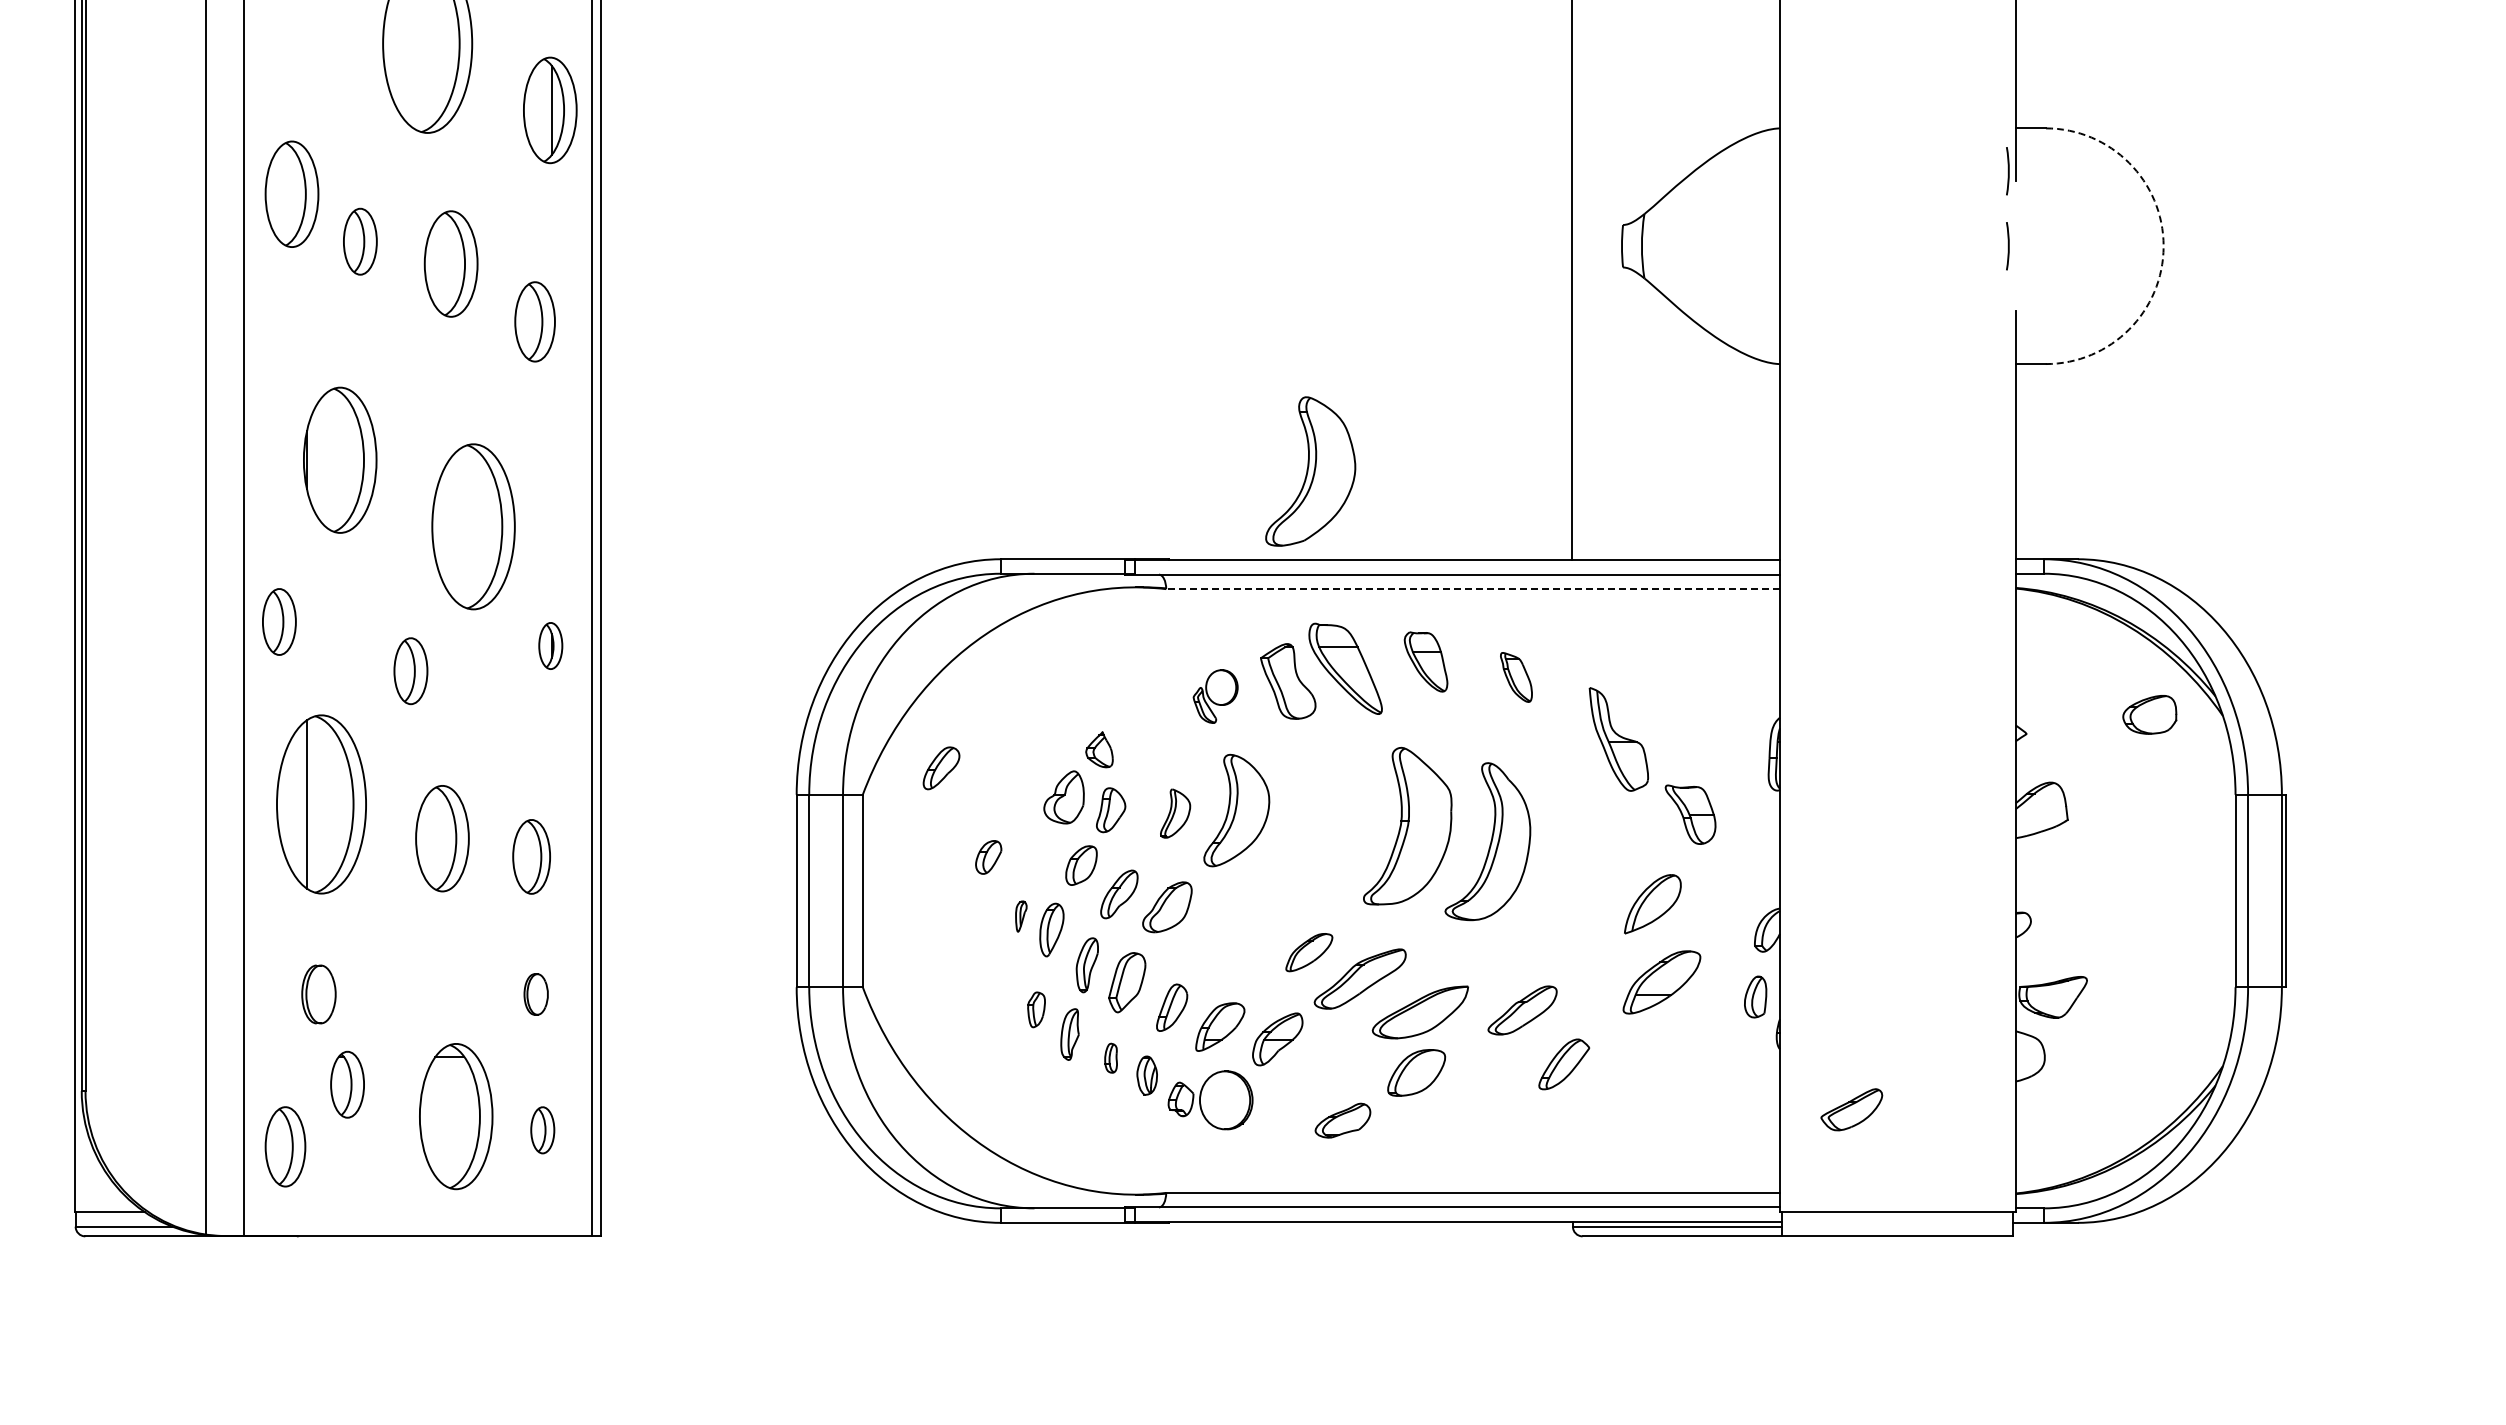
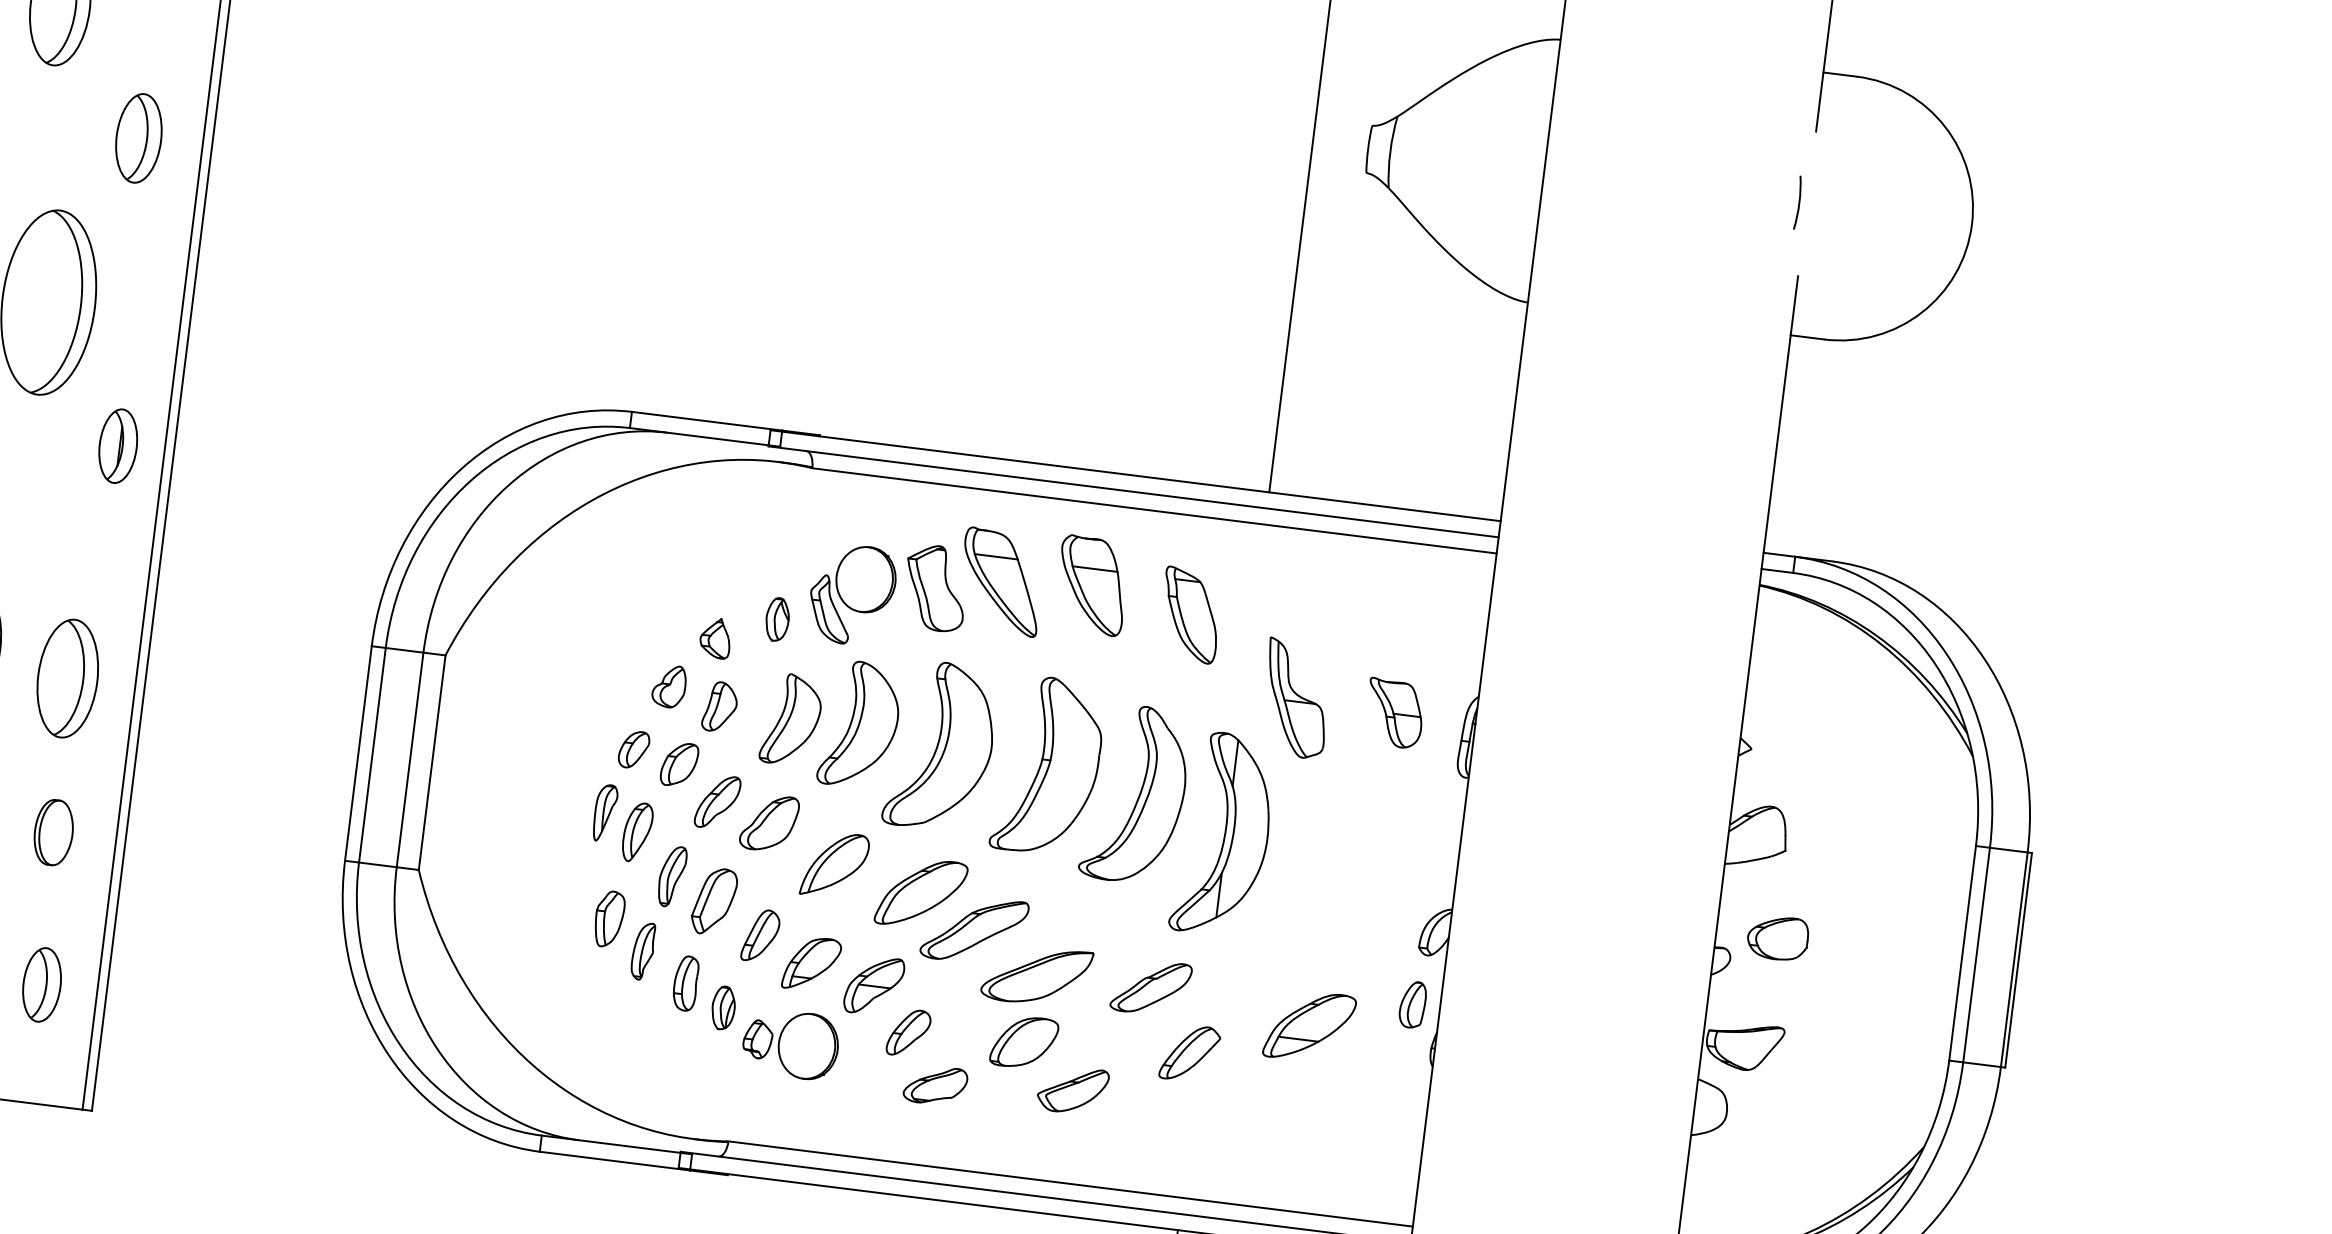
line: (2007, 171) -> (1808, 119), removed
arc: (2163, 246) -> (1971, 224), dashed -> solid
part: (534, 321) -> (138, 137), moved
part: (1310, 471) -> (941, 746), moved
line: (1473, 589) -> (1154, 511), dashed -> solid
part: (550, 645) -> (118, 445), size x1.43
part: (1425, 661) -> (1091, 584), size x1.43
part: (1516, 677) -> (1190, 615), size x1.67
part: (1215, 696) -> (852, 594), size x1.67
part: (2149, 714) -> (1777, 937), moved
part: (1151, 726) -> (776, 619), added
part: (941, 768) -> (908, 1033), moved
part: (1063, 797) -> (668, 686), size x0.71
part: (1175, 813) -> (791, 719), size x1.67
part: (1690, 814) -> (1394, 713), moved
part: (531, 856) -> (67, 678), size x1.43
part: (988, 857) -> (633, 749), moved
part: (1569, 866) -> (1223, 833), added
part: (1652, 904) -> (834, 865), moved
part: (1021, 916) -> (605, 813), size x1.67
part: (1309, 952) -> (921, 893), size x1.67
part: (1661, 982) -> (1309, 1026), moved
part: (535, 994) -> (52, 832), size x1.43
part: (1036, 1009) -> (609, 918), size x1.43
part: (1110, 1058) -> (685, 983), size x1.67
part: (1851, 1109) -> (1072, 1089), moved
part: (542, 1130) -> (41, 985), size x1.43

